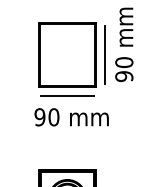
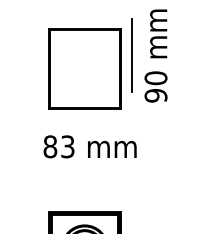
line: (104, 54) -> (131, 54), moved
line: (67, 96) -> (84, 120), removed
text: (46, 117) -> (58, 147), 90 -> 83

